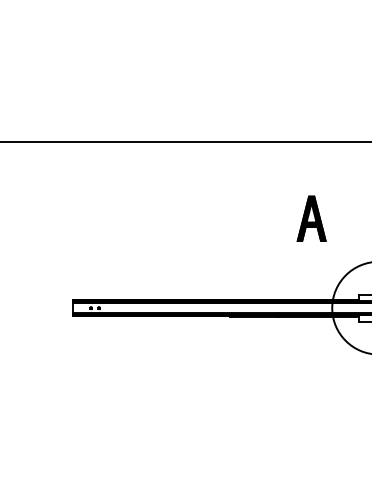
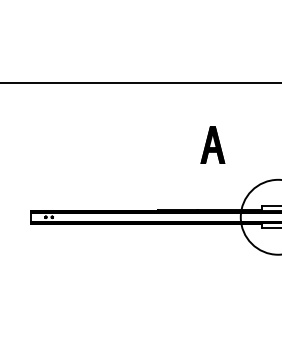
part: (311, 218) -> (212, 144), moved

